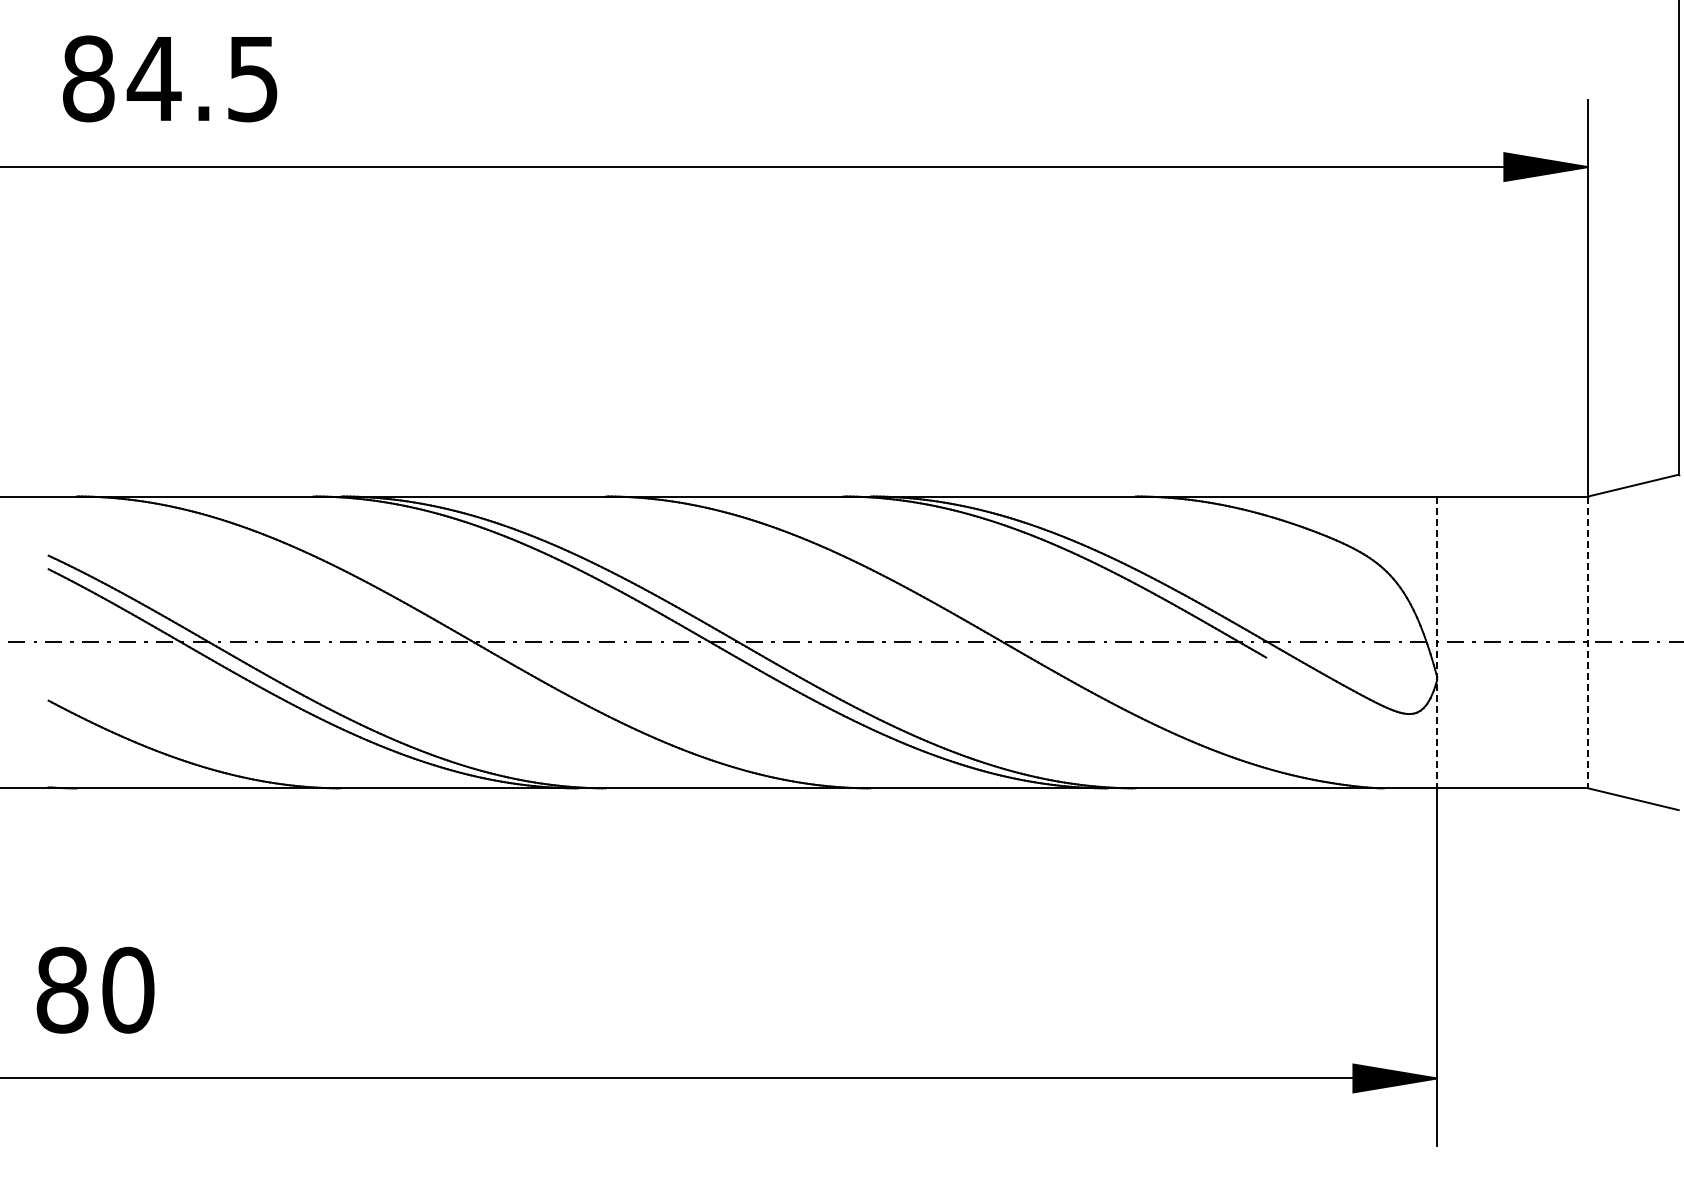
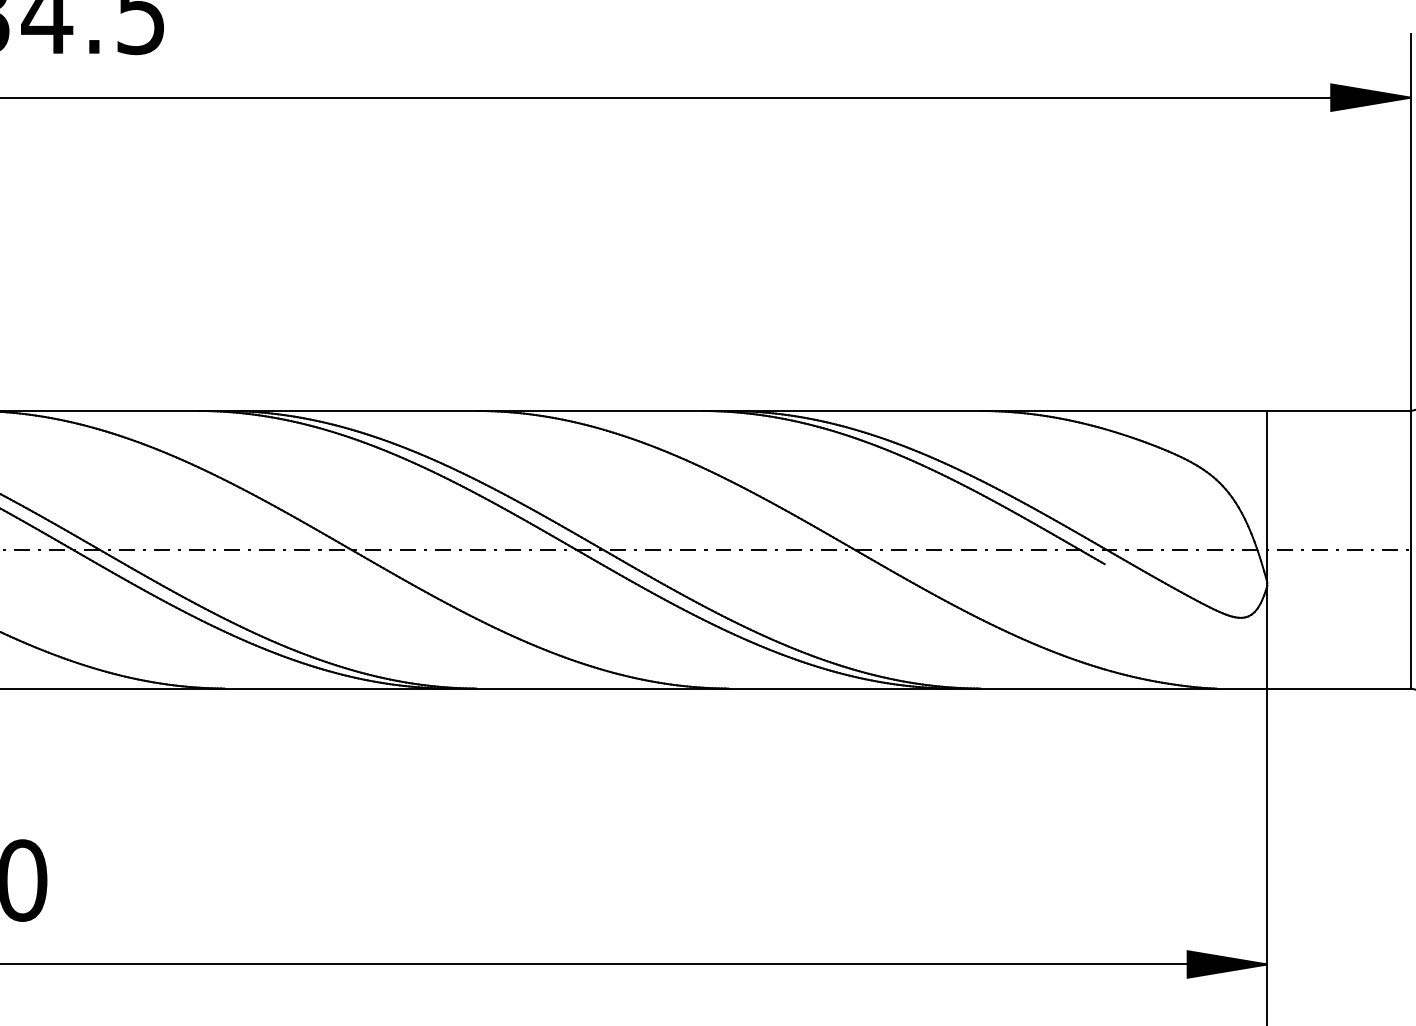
line: (1437, 642) -> (1267, 549), dashed -> solid
line: (1588, 642) -> (1411, 549), dashed -> solid

